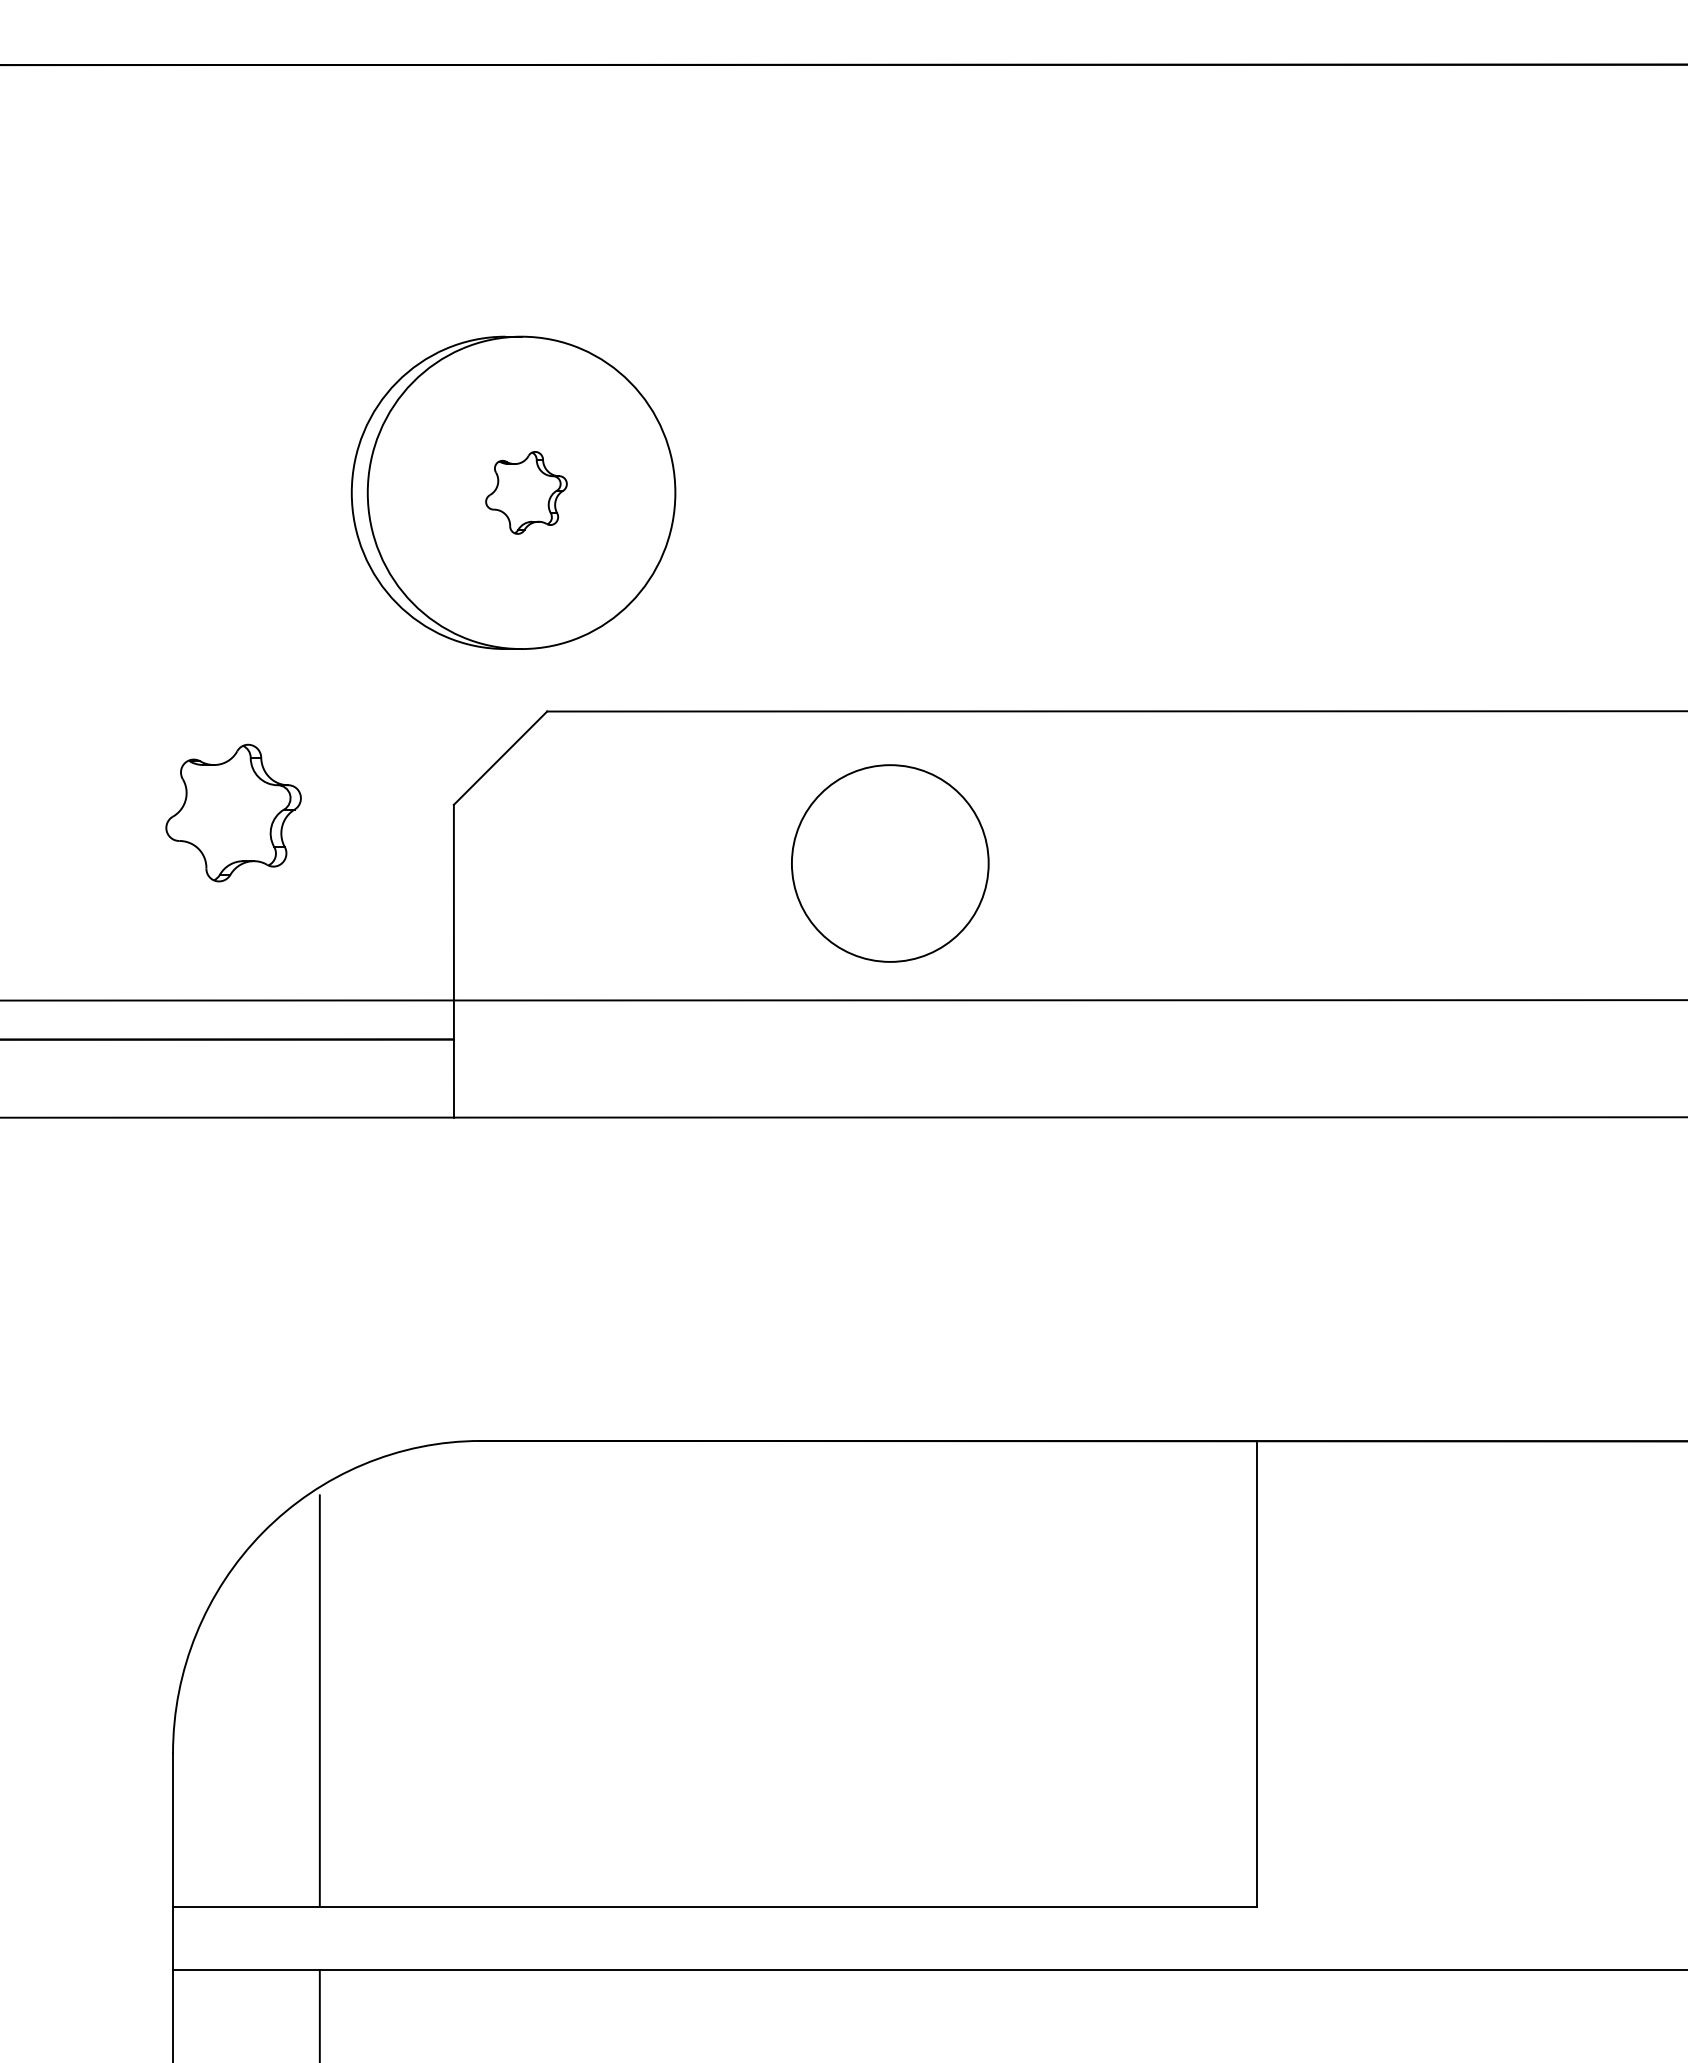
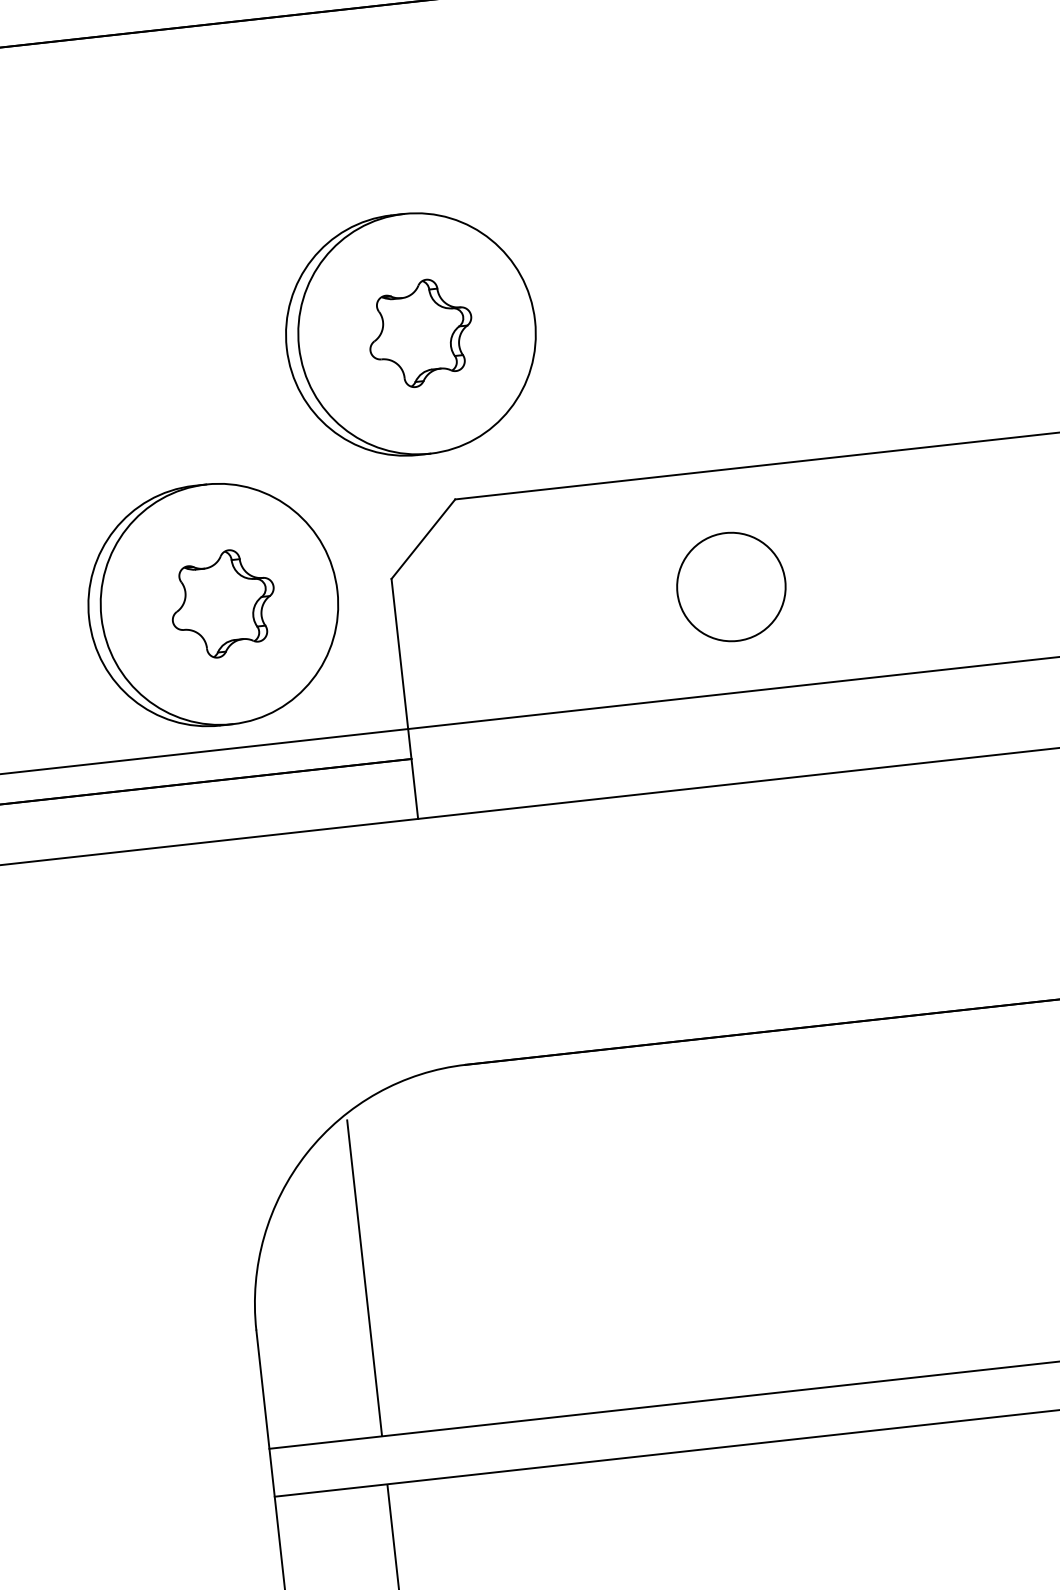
part: (526, 492) -> (420, 333), size x1.67
part: (220, 813) -> (213, 605), added
circle: (890, 863) -> (731, 586), size x0.71

